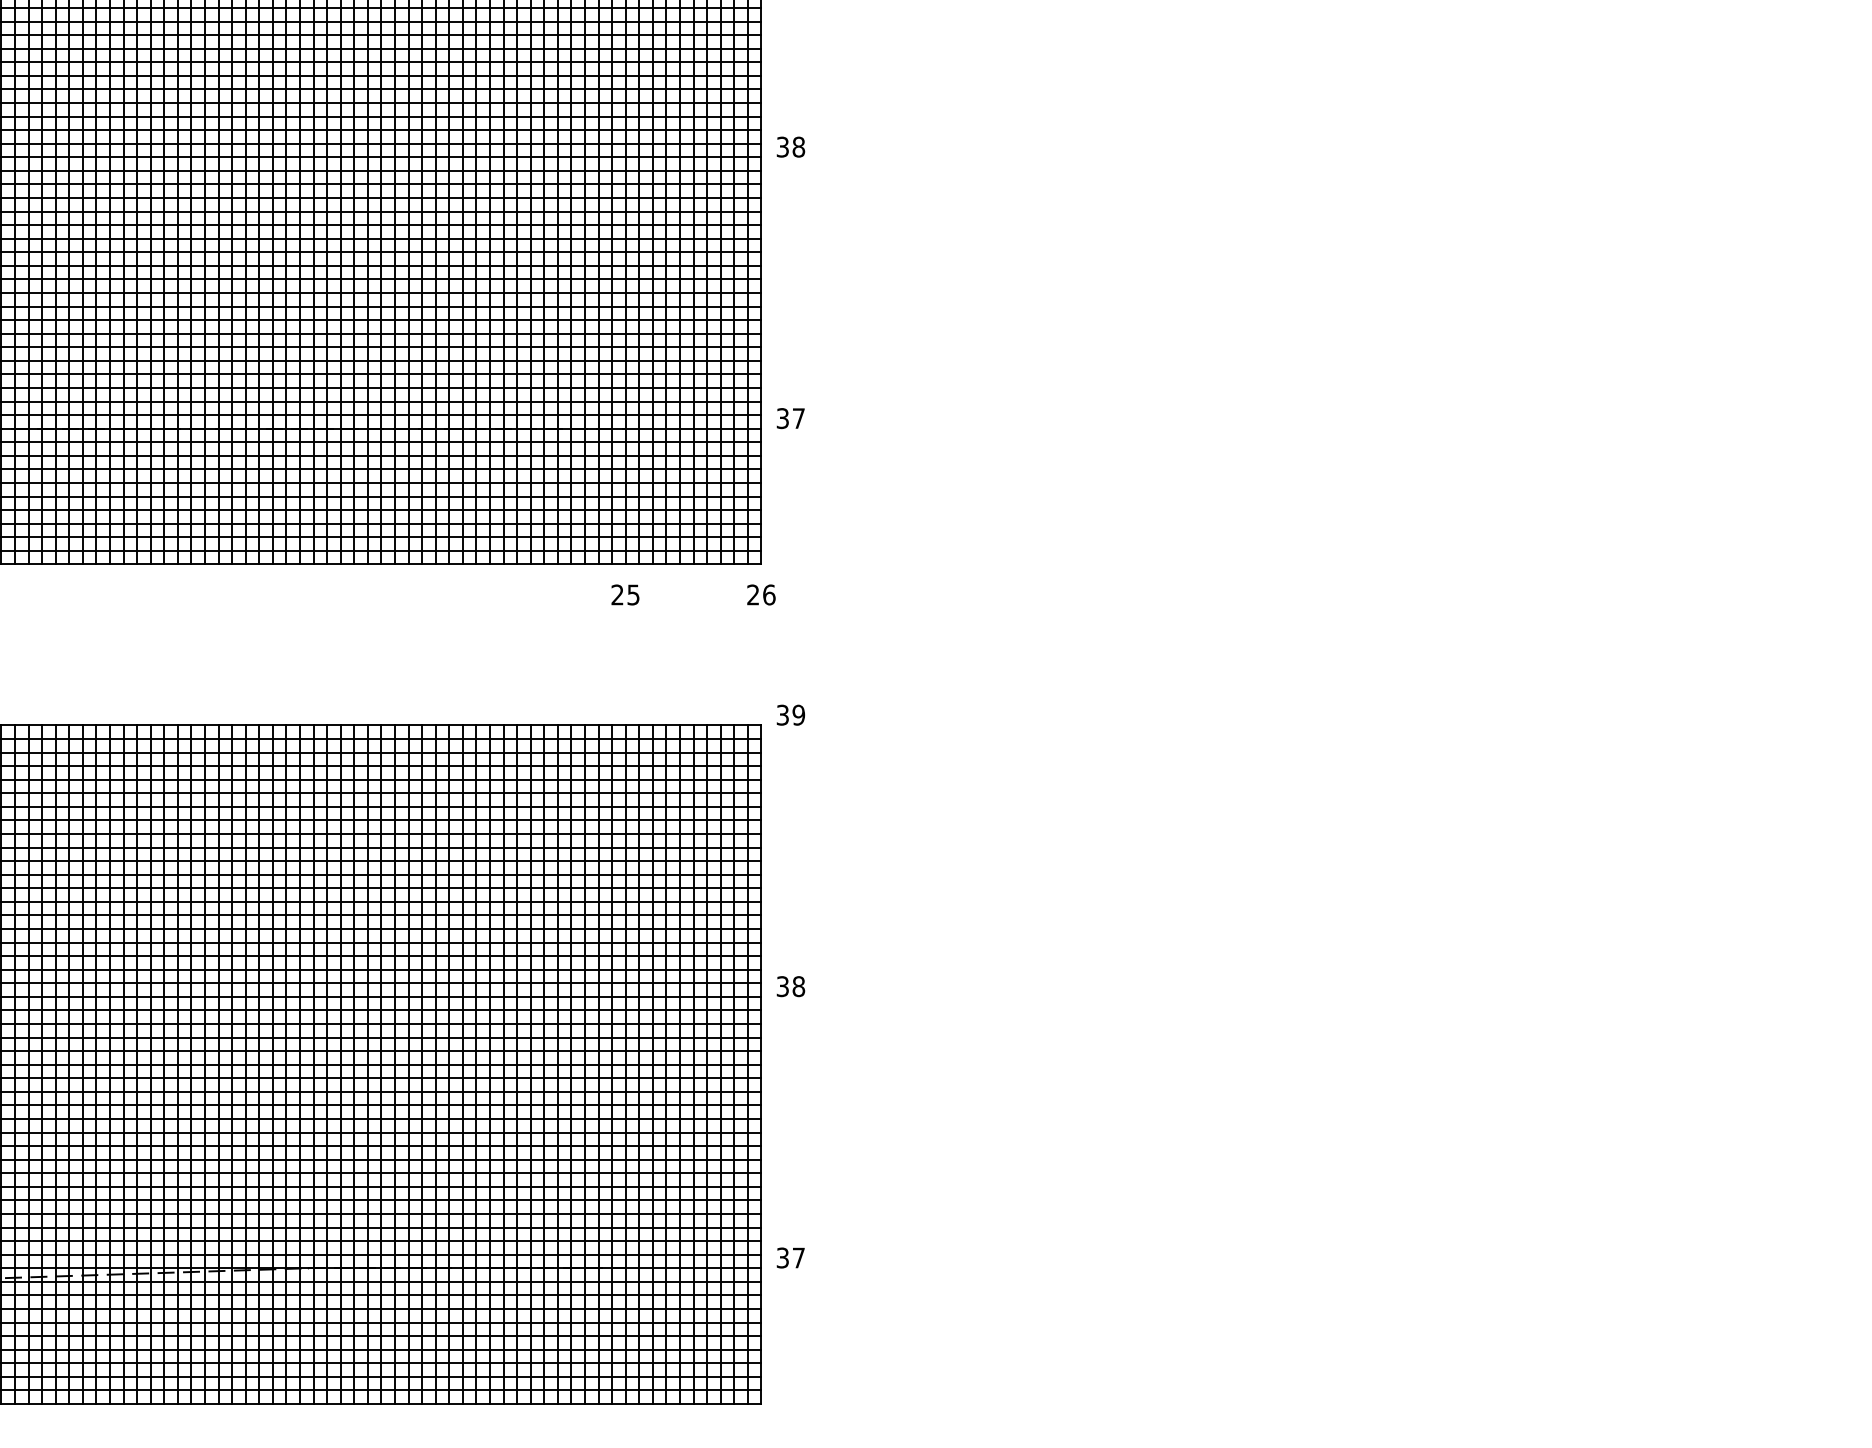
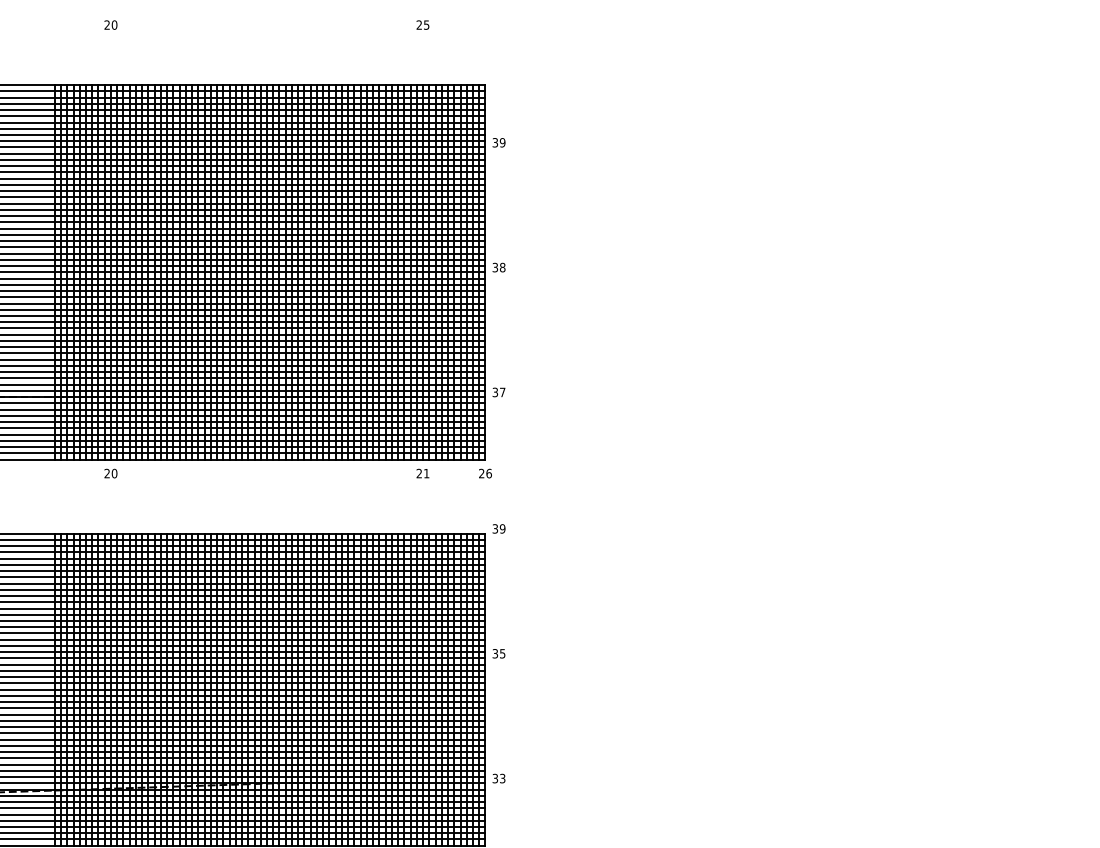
text: (633, 594) -> (426, 473), 25 -> 21
text: (798, 986) -> (502, 653), 38 -> 35
text: (798, 1257) -> (502, 778), 37 -> 33

